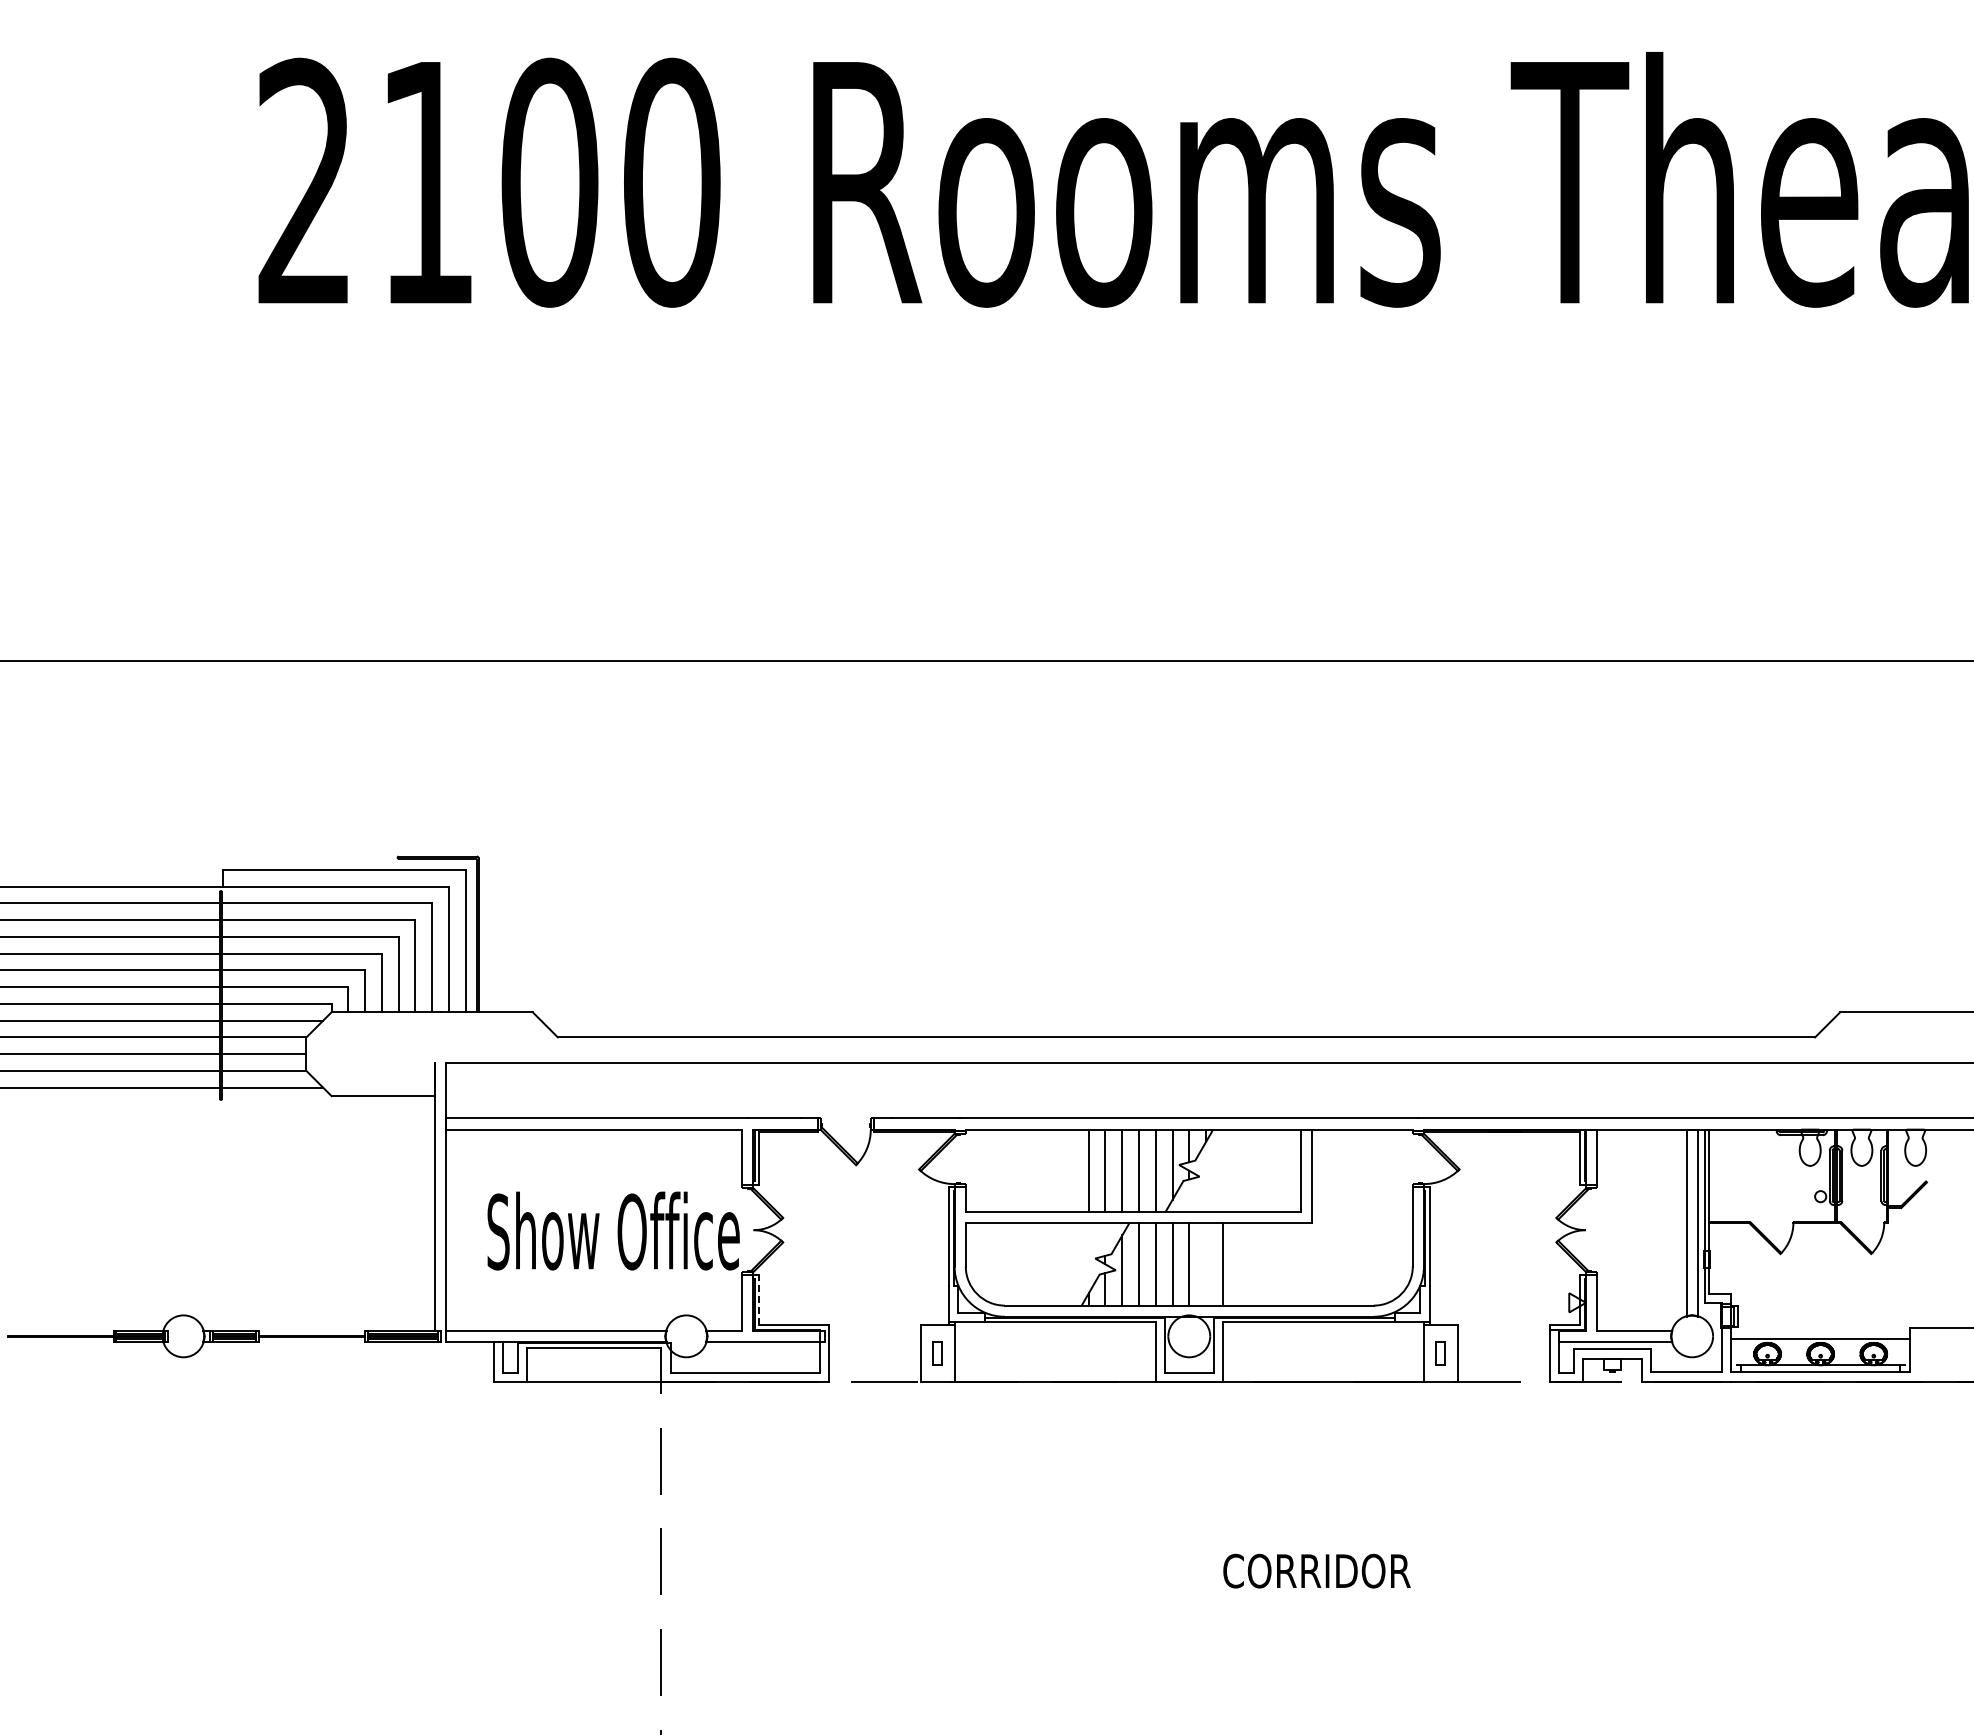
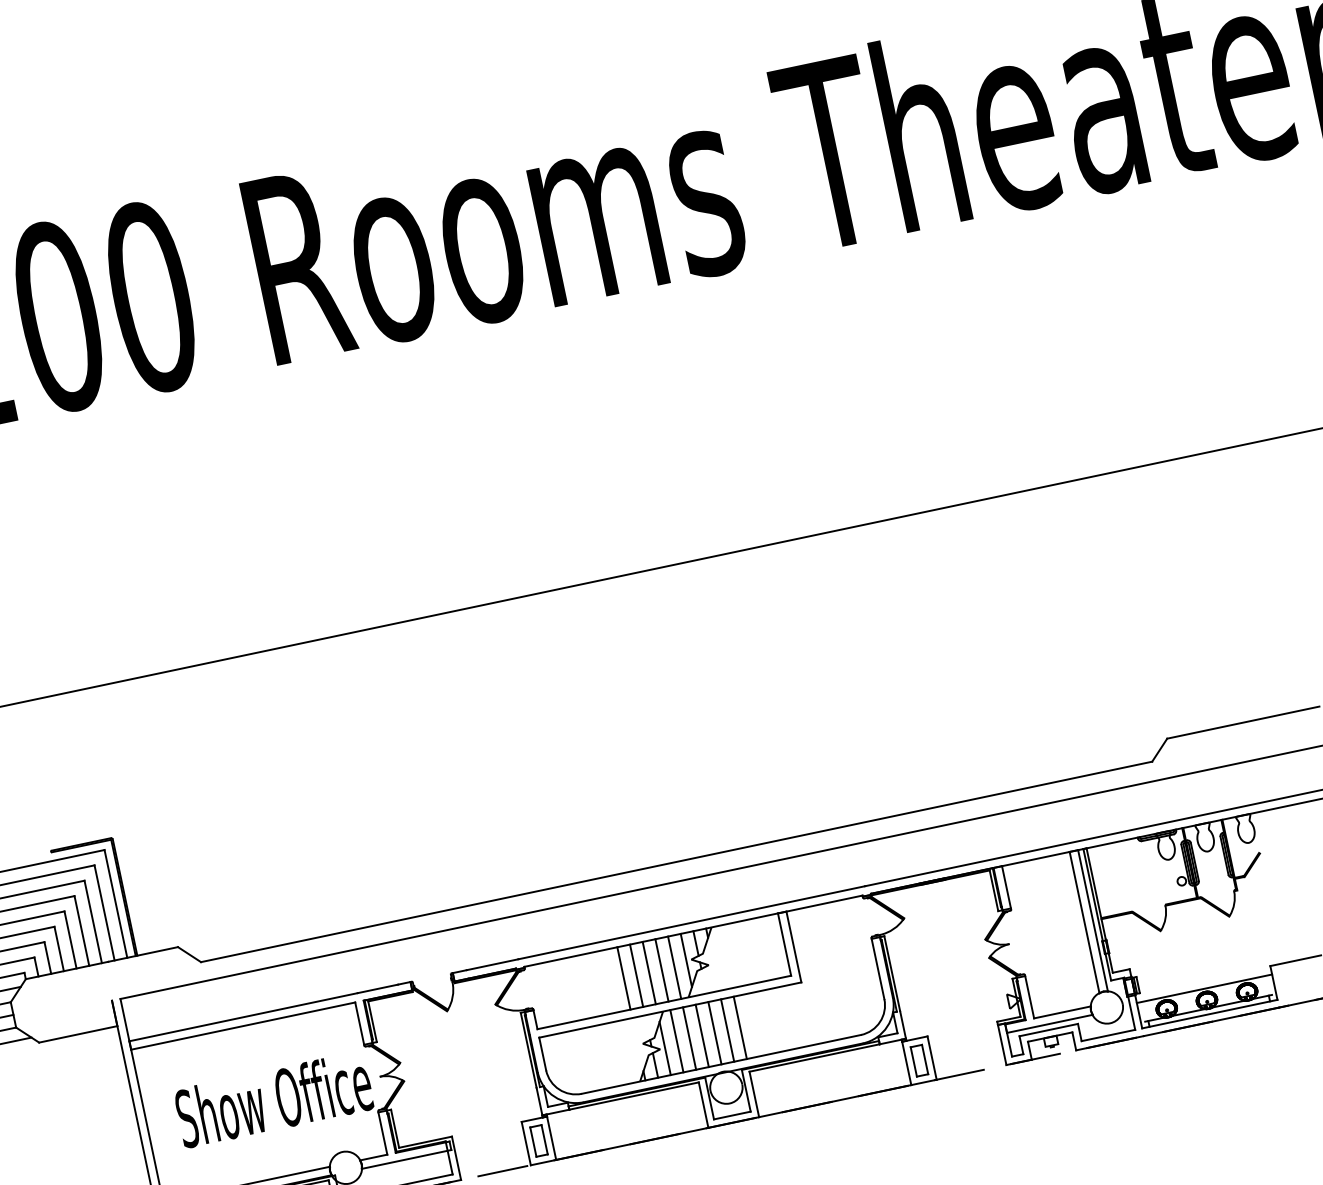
line: (1206, 1264) -> (727, 1030), added
line: (759, 1299) -> (395, 1128), dashed -> solid
part: (937, 1353) -> (538, 1140), size x1.67
part: (1440, 1353) -> (919, 1060), size x1.67

